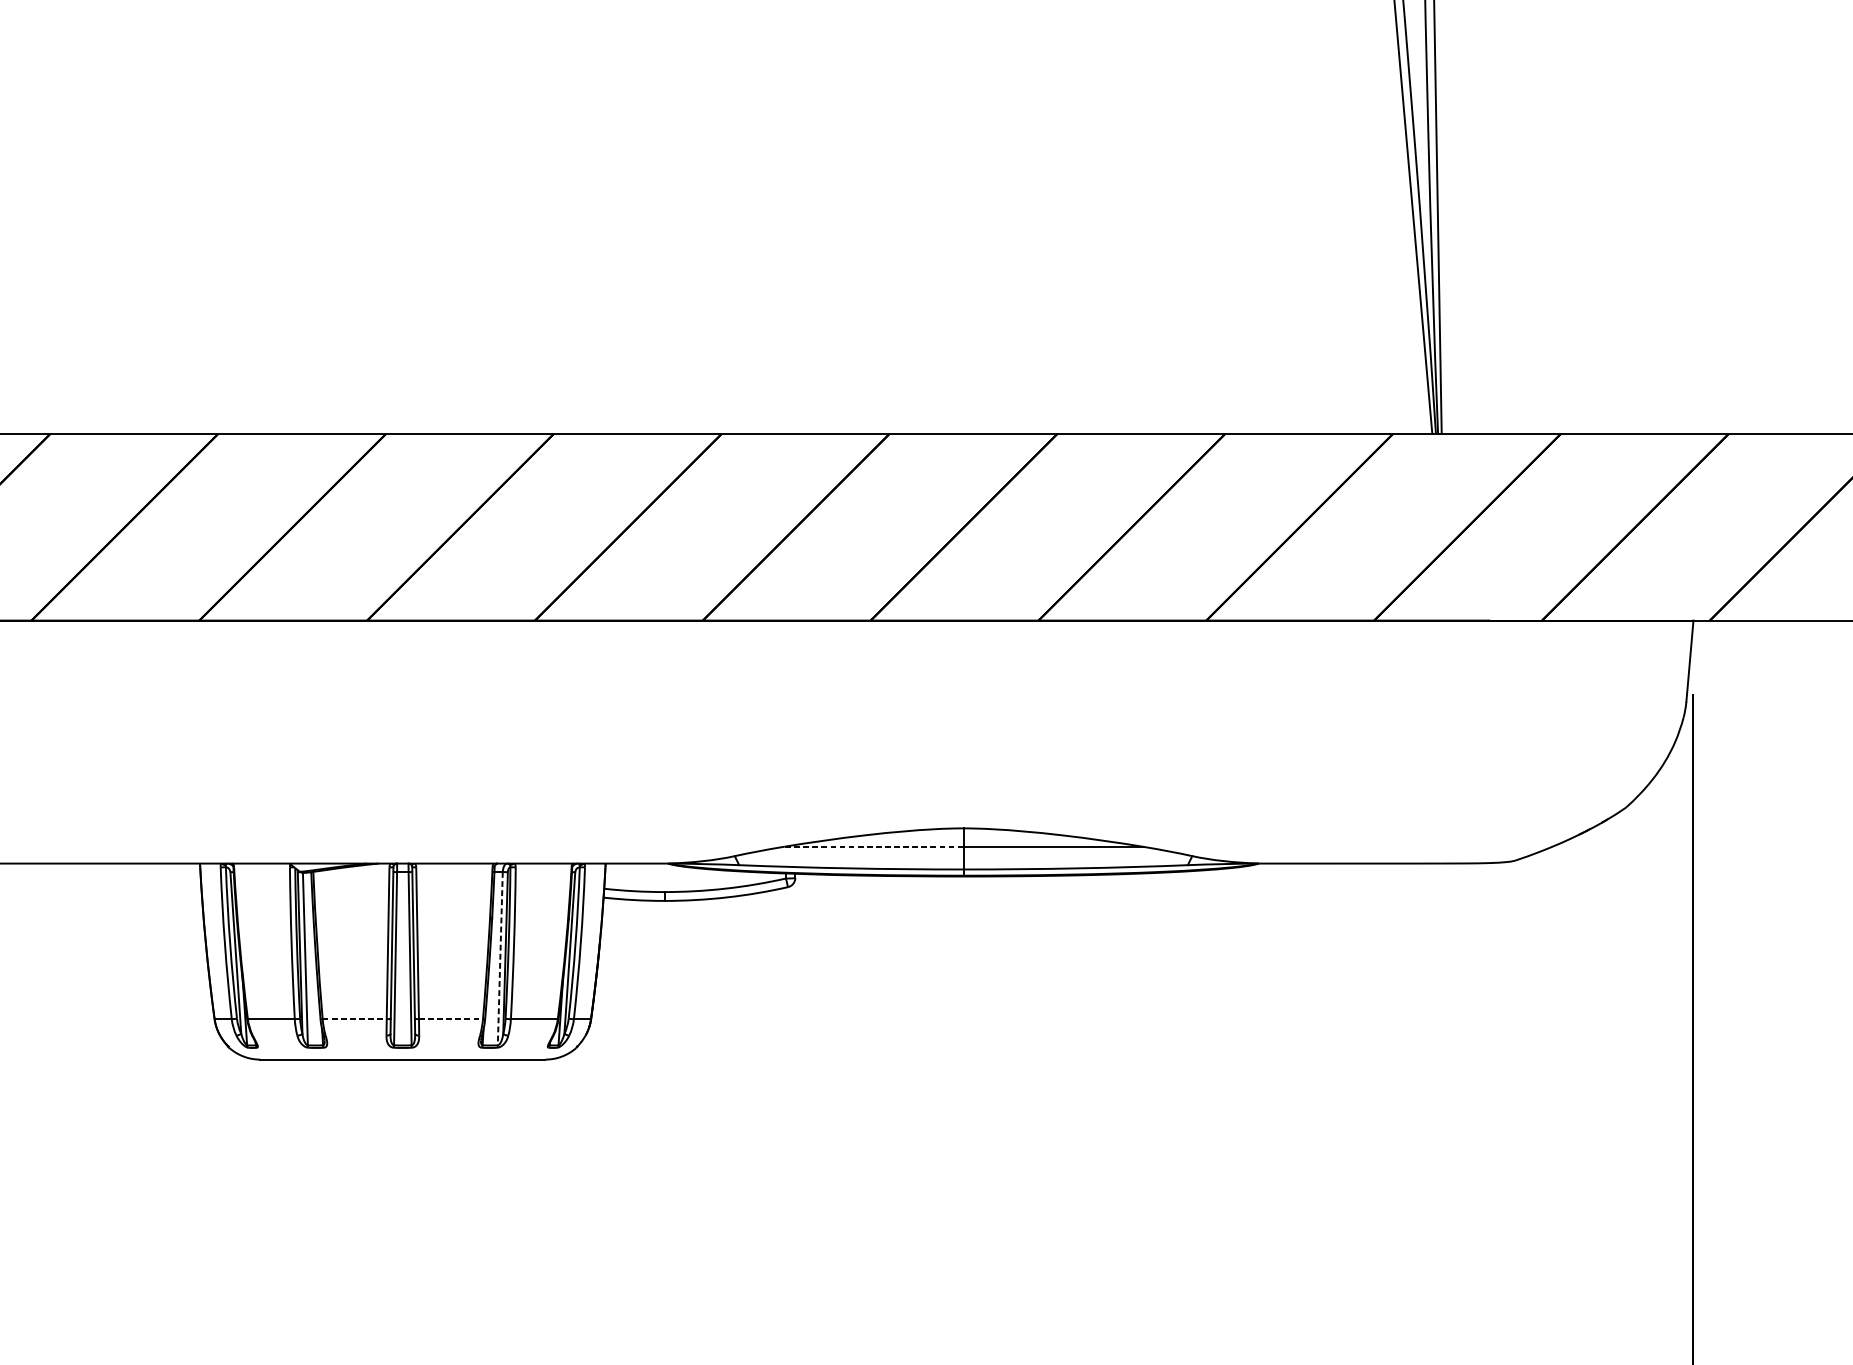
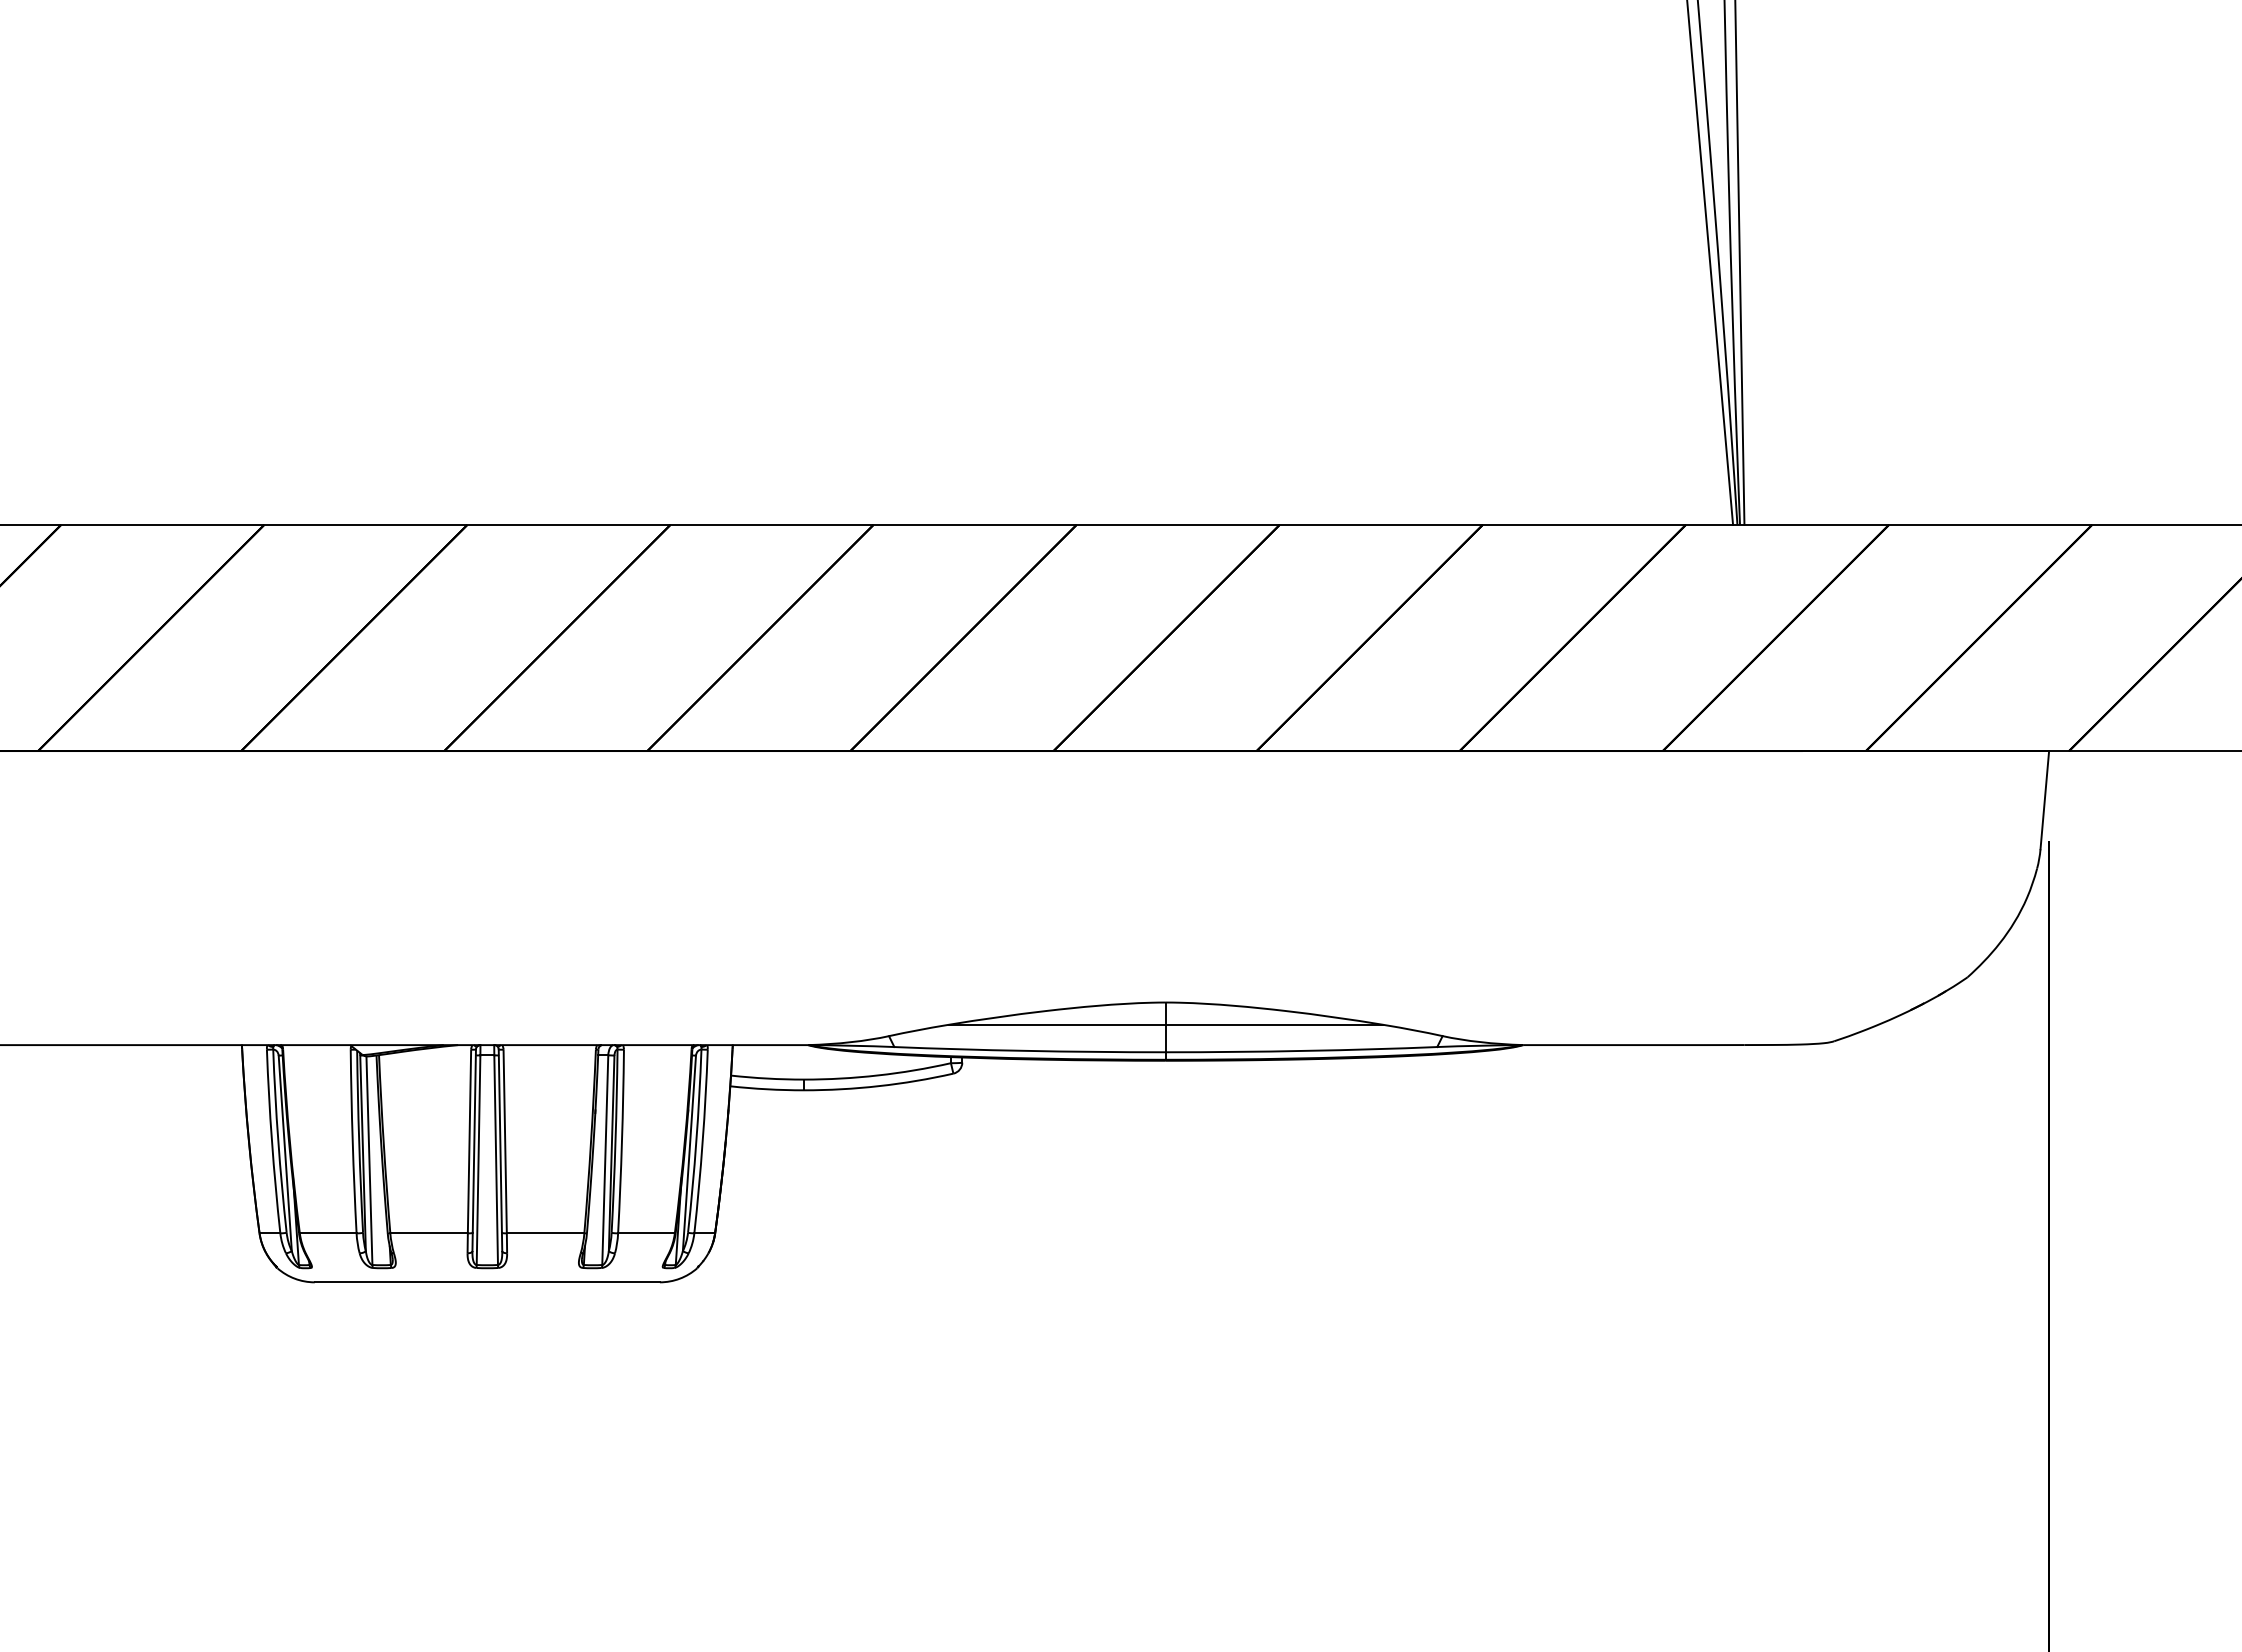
line: (873, 846) -> (1056, 1024), dashed -> solid
line: (500, 958) -> (605, 1160), dashed -> solid
line: (355, 1019) -> (429, 1233), dashed -> solid
line: (450, 1019) -> (545, 1233), dashed -> solid

